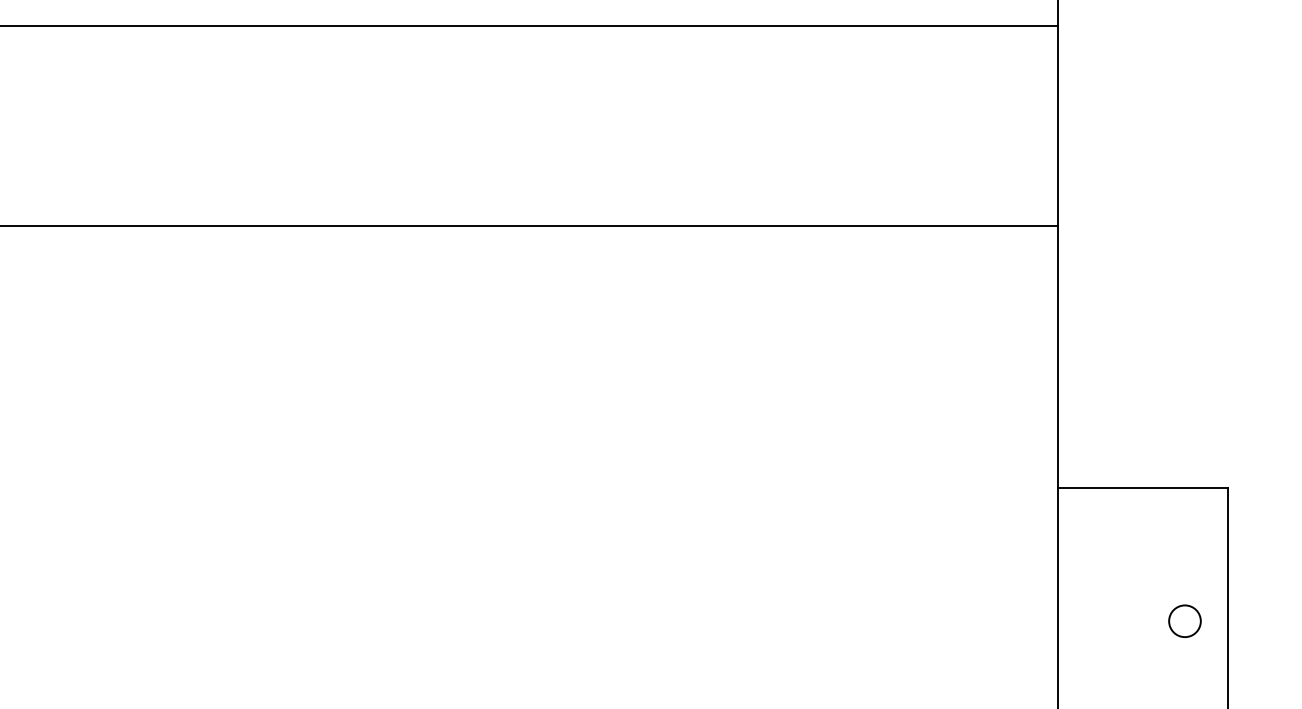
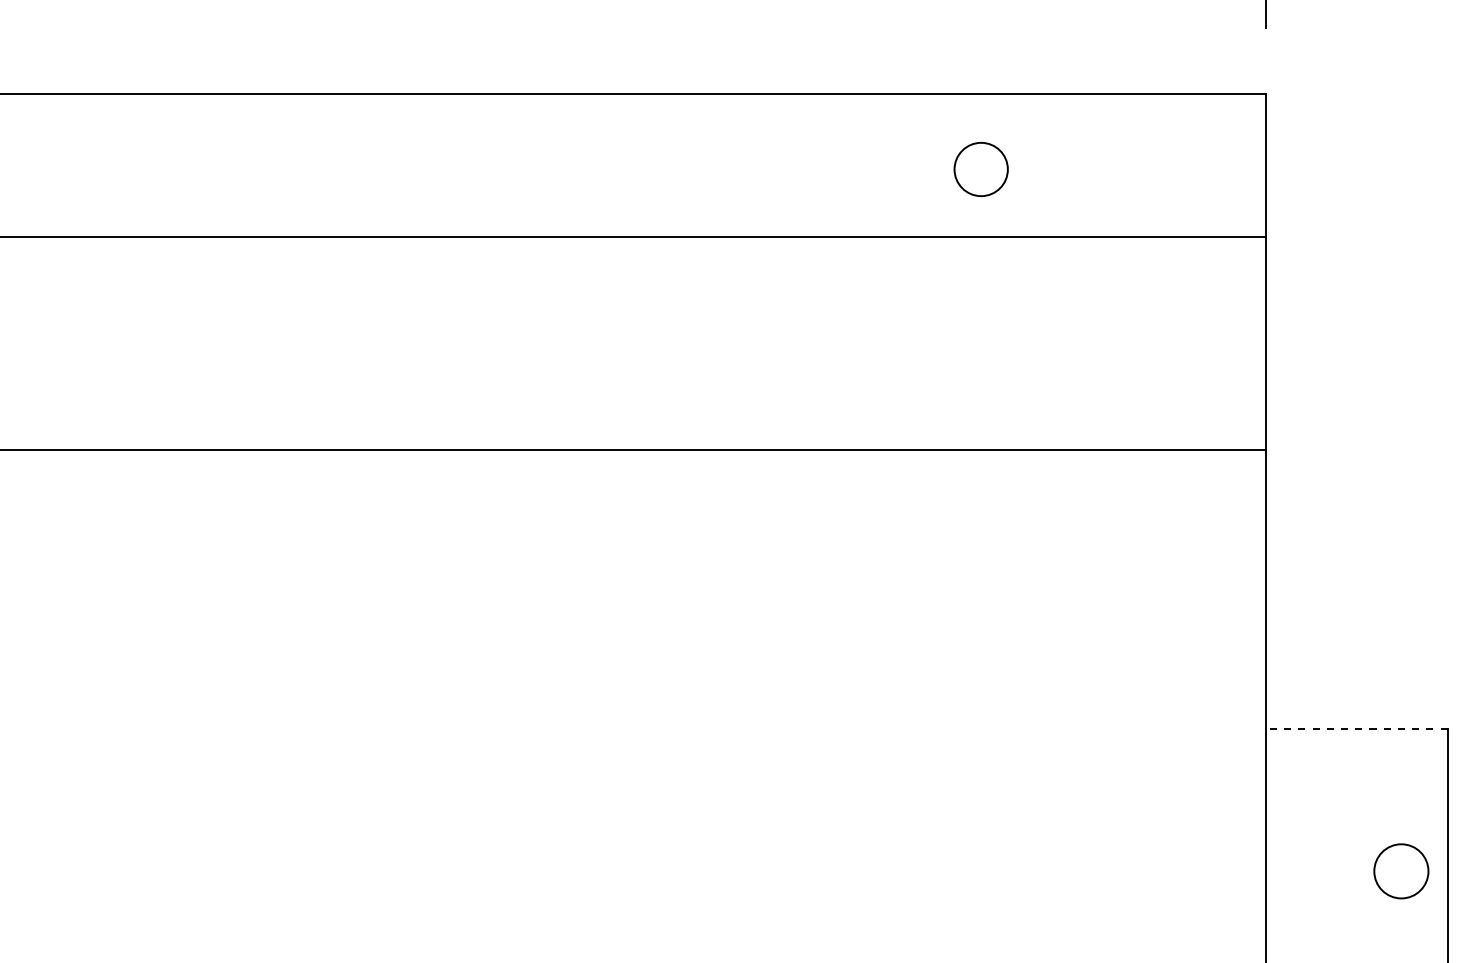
line: (1142, 488) -> (1356, 729), solid -> dashed
circle: (1185, 621) -> (1401, 871), size x1.6

